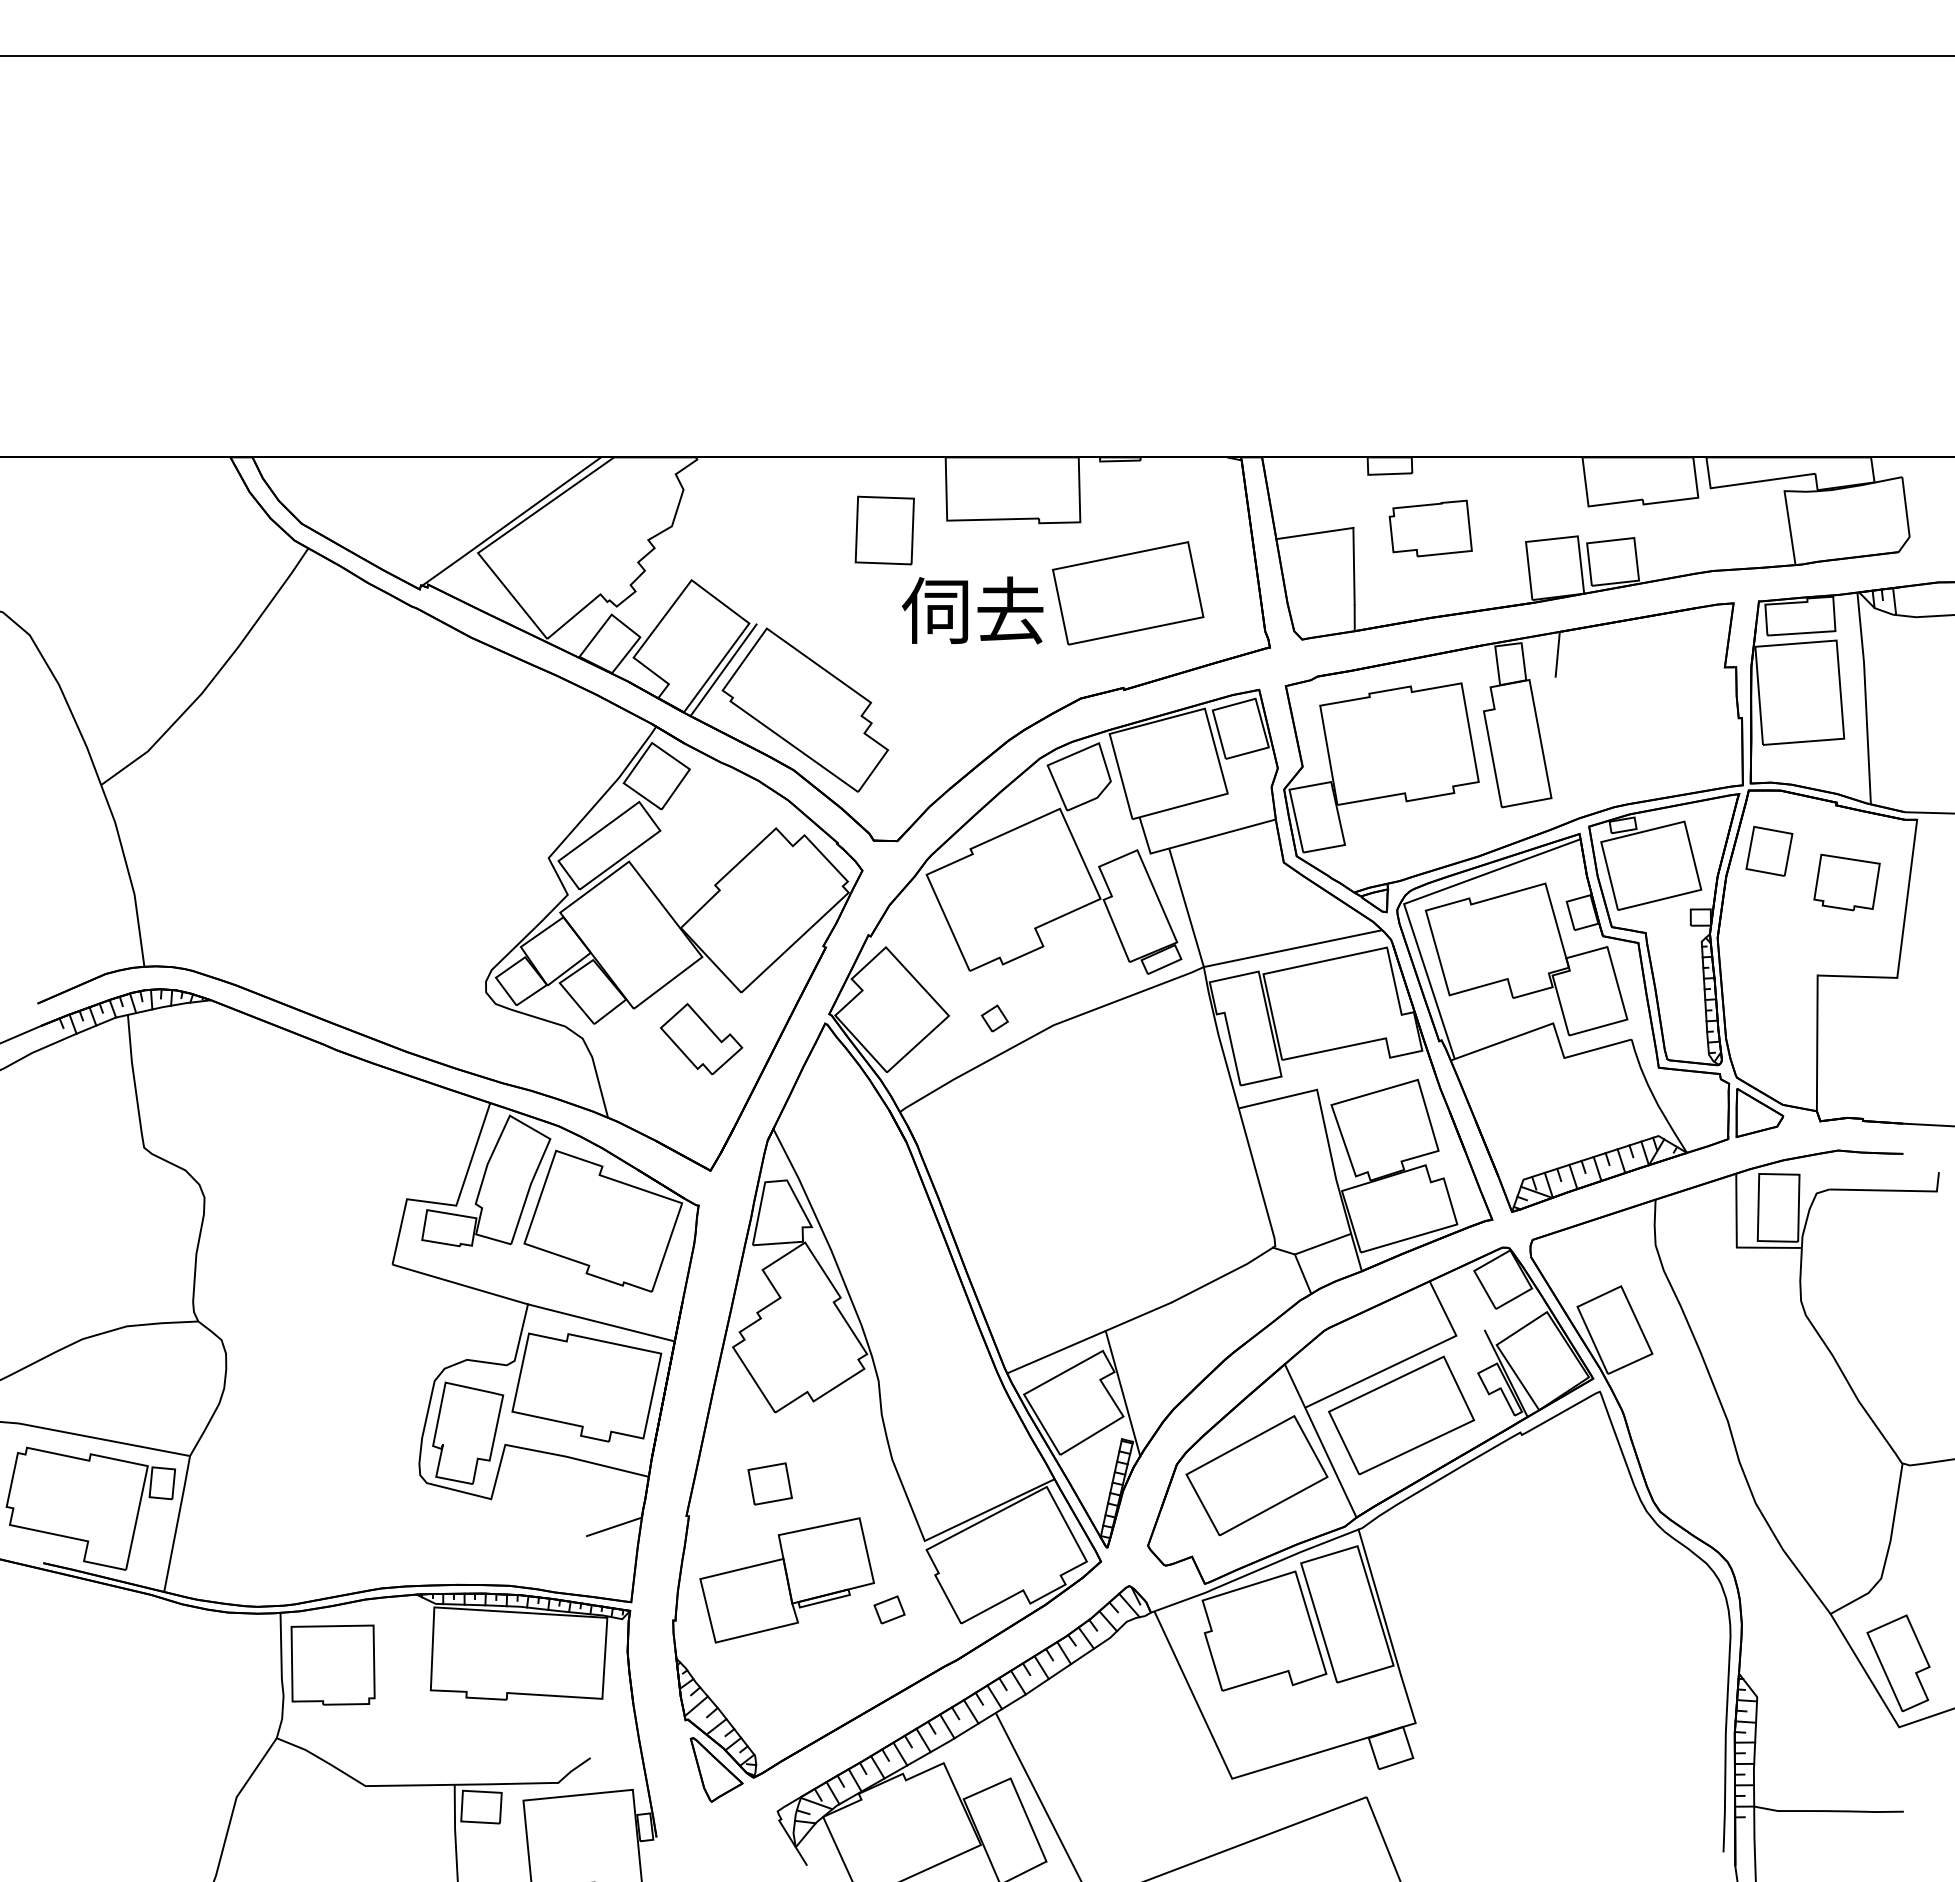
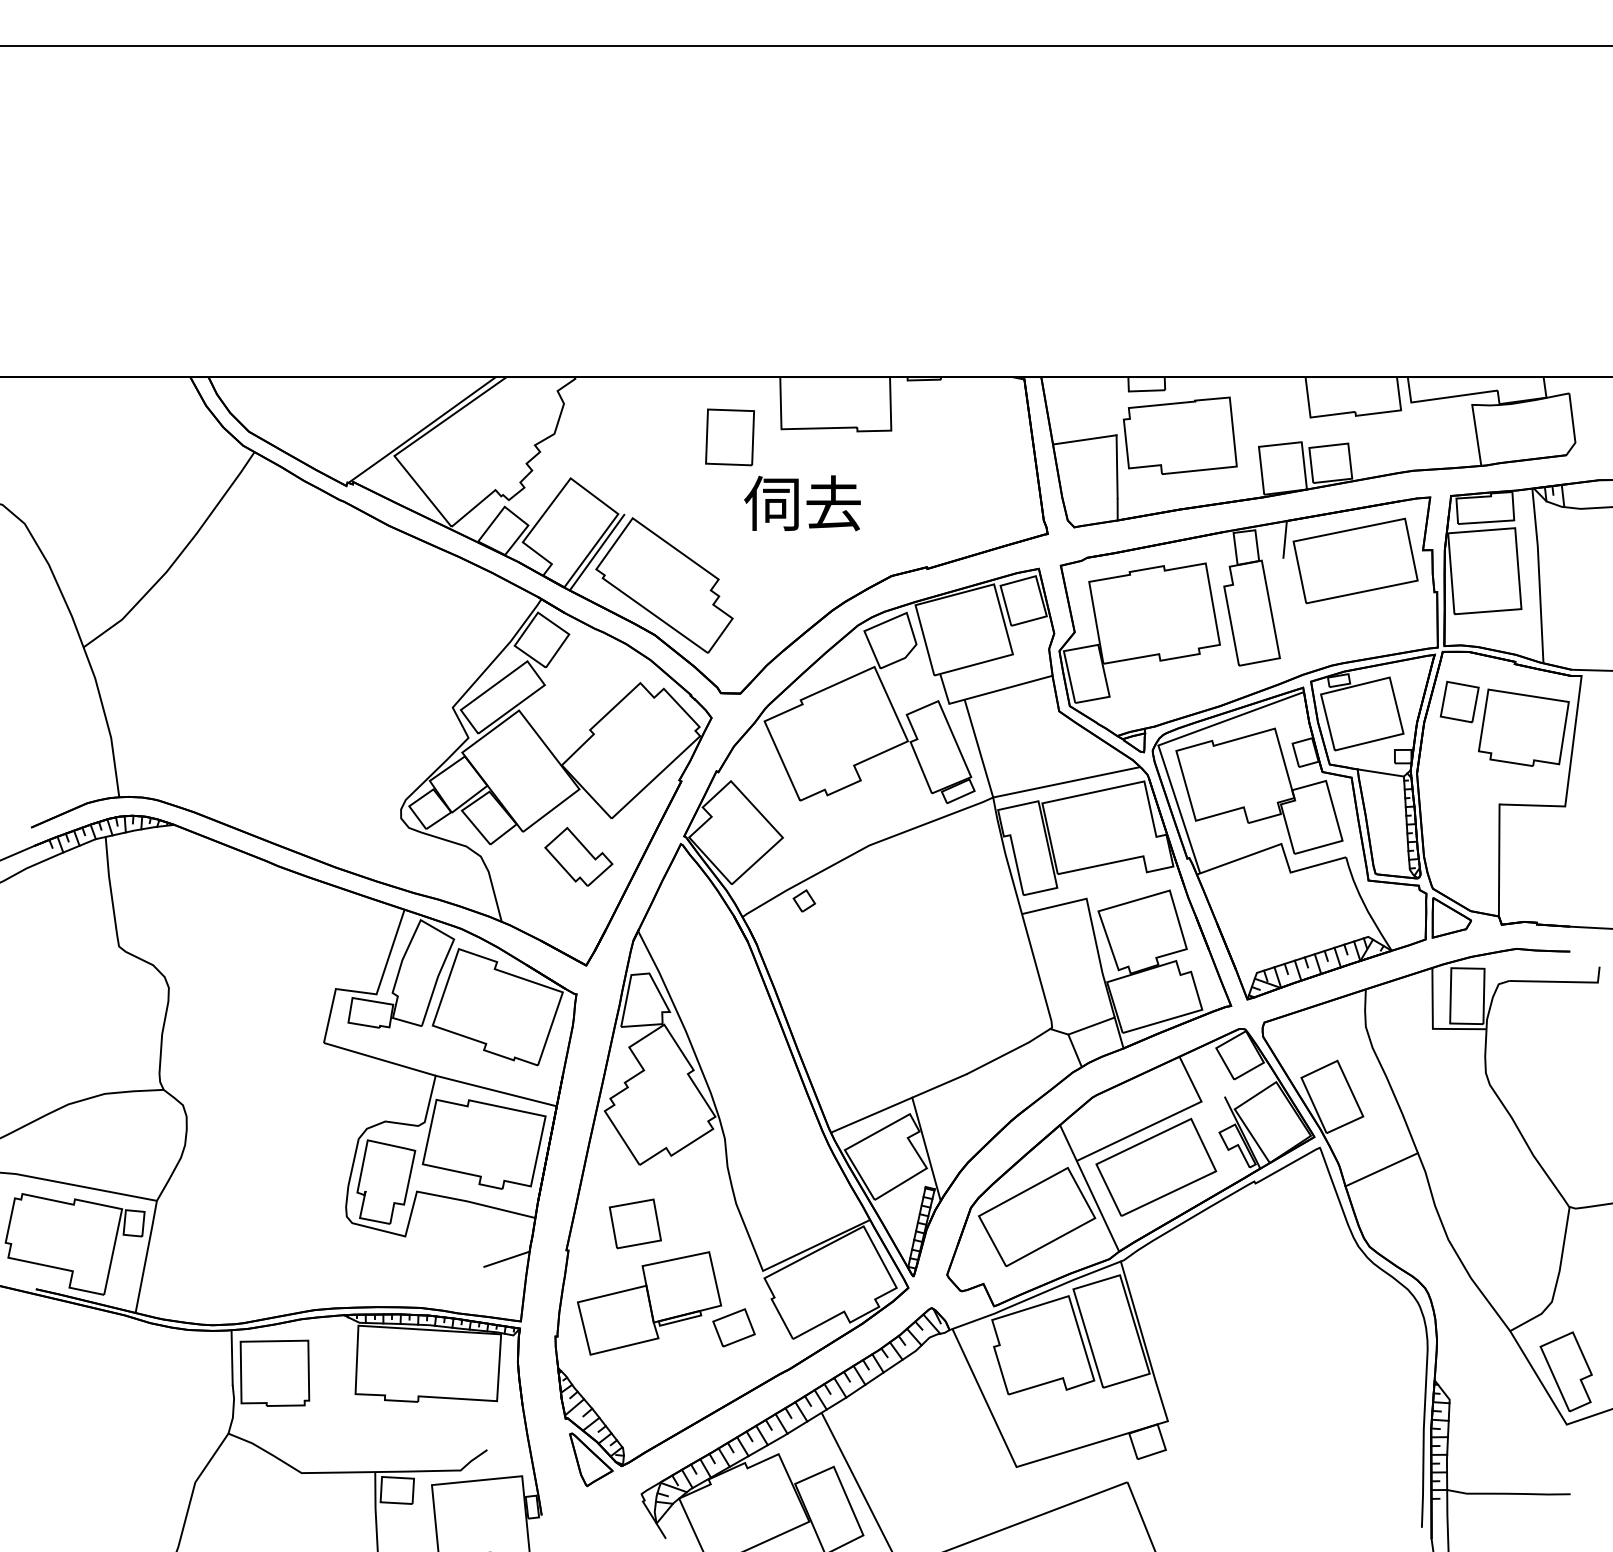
part: (1430, 528) -> (1180, 435), size x1.67
part: (1128, 593) -> (1355, 561), moved
part: (1846, 882) -> (1523, 727), size x1.67
line: (1673, 936) -> (1380, 772), added
part: (994, 1018) -> (804, 900), moved
line: (1674, 1418) -> (1381, 1169), added
part: (770, 1483) -> (635, 1223), size x1.43
part: (889, 1609) -> (733, 1327), size x1.67

